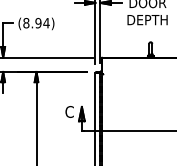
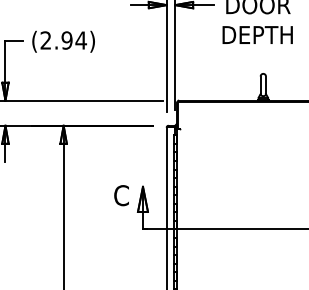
text: (26, 23) -> (46, 41), (8.94) -> (2.94)

